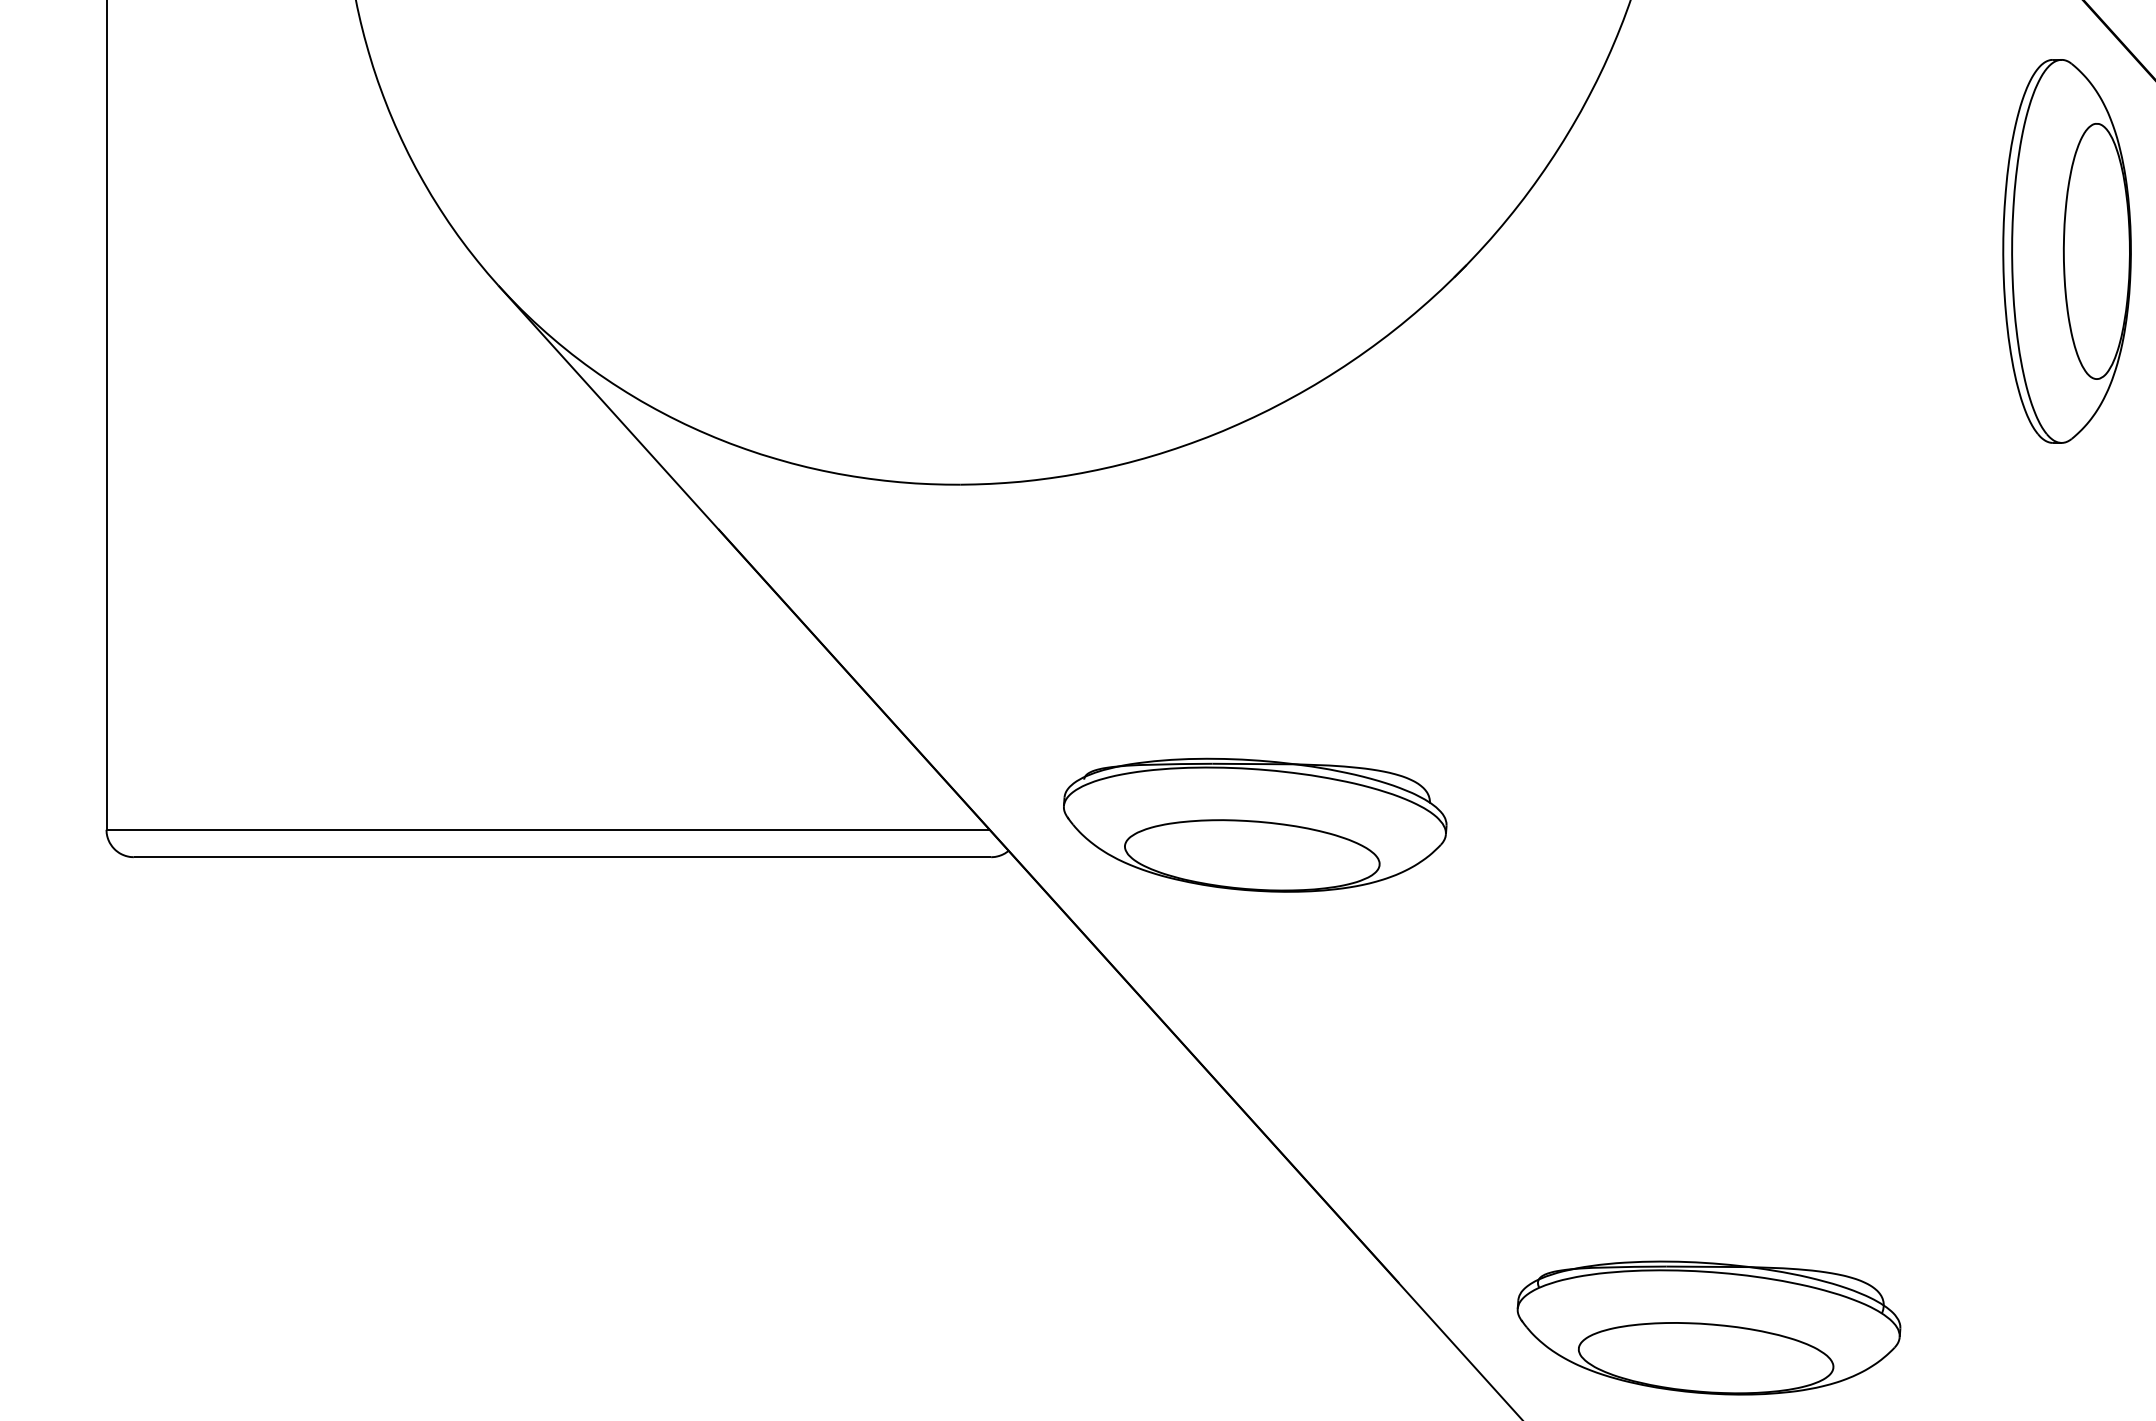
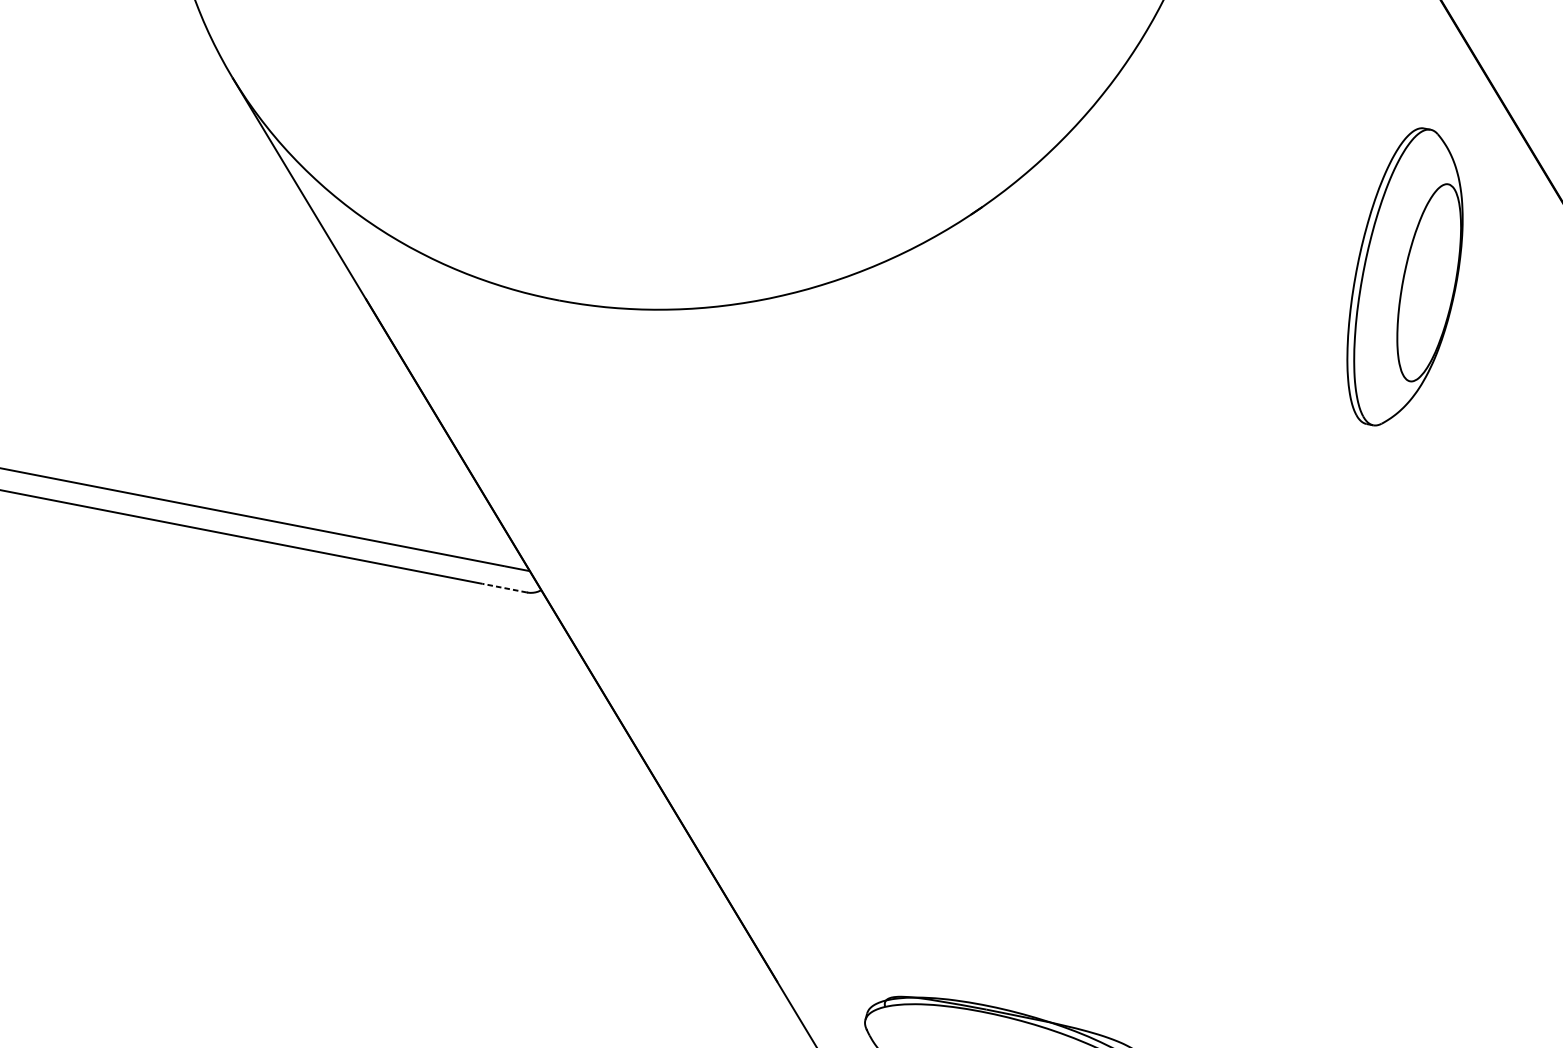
part: (2066, 251) -> (1405, 278), moved
part: (1255, 824) -> (735, 606), removed
line: (962, 857) -> (504, 588), solid -> dashed

